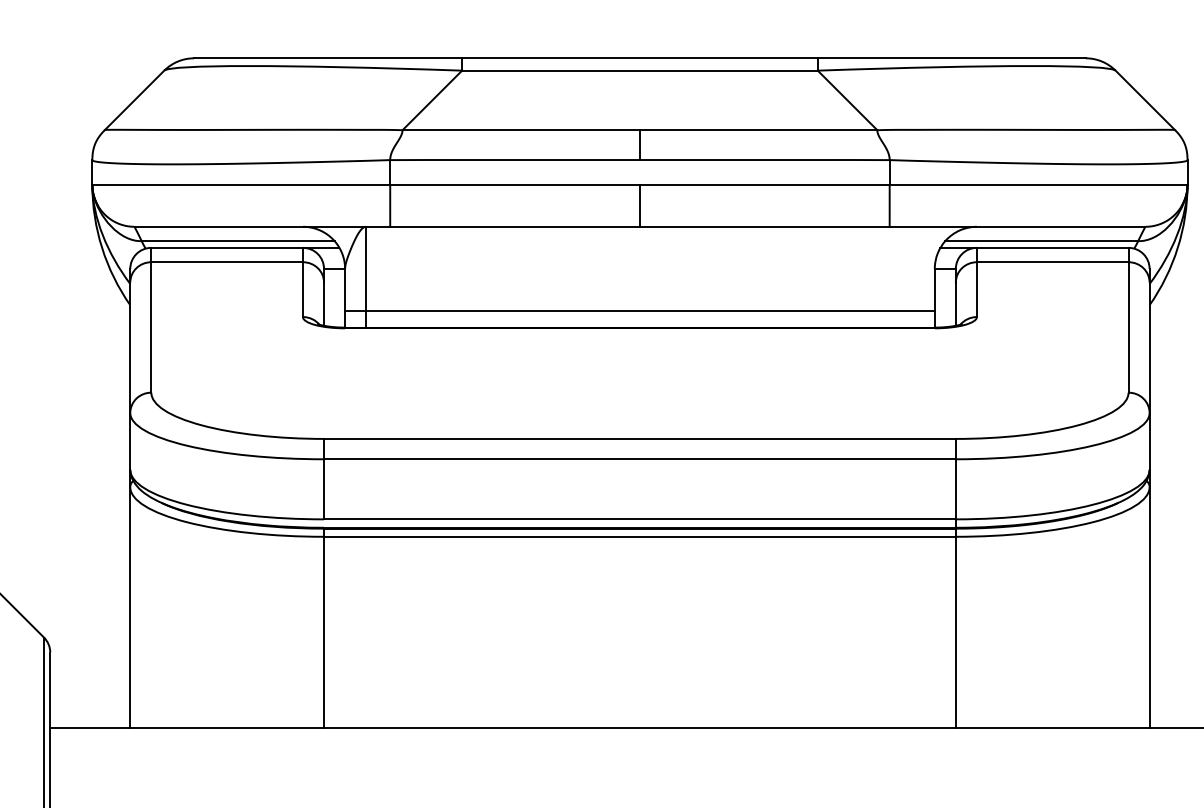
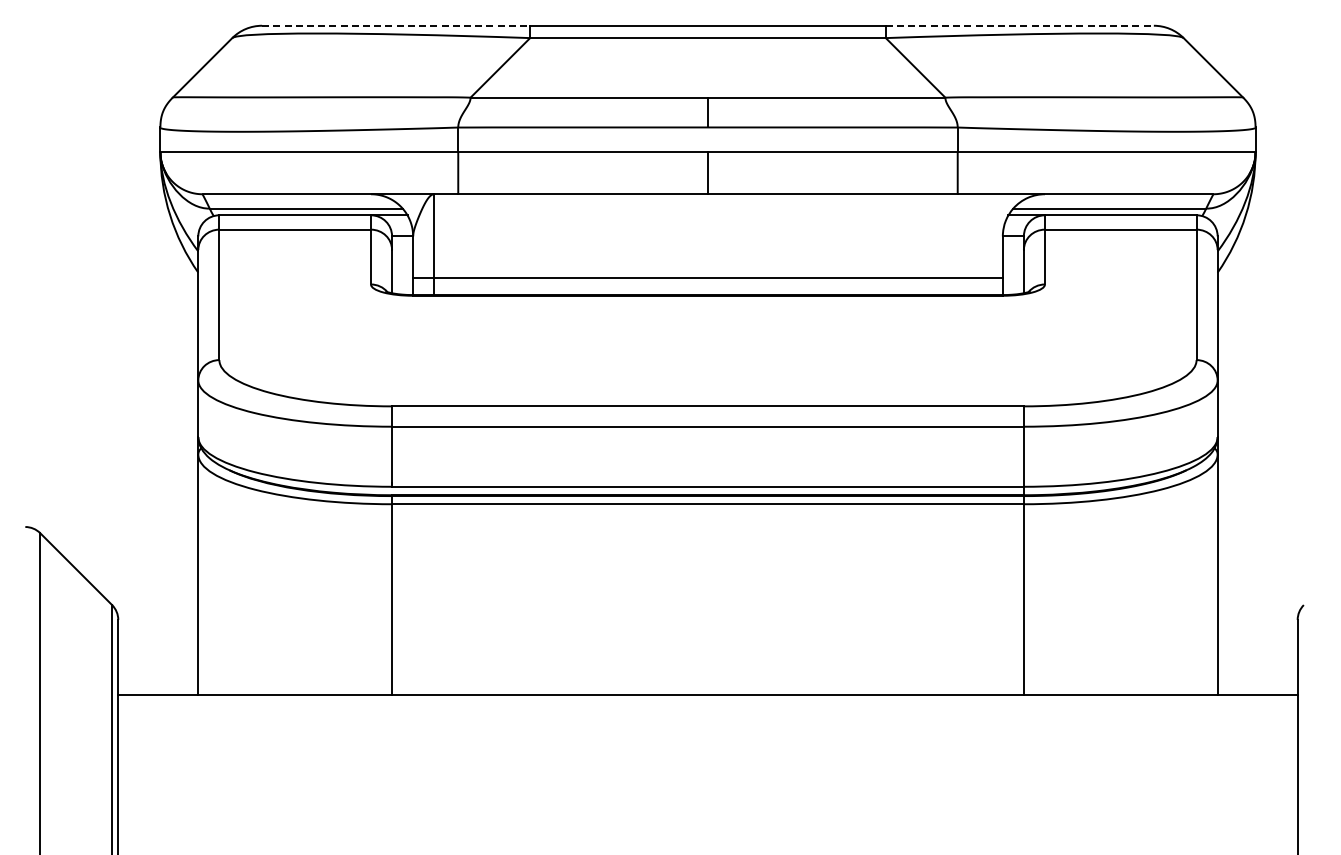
line: (328, 58) -> (396, 25), solid -> dashed
line: (952, 58) -> (1020, 25), solid -> dashed

